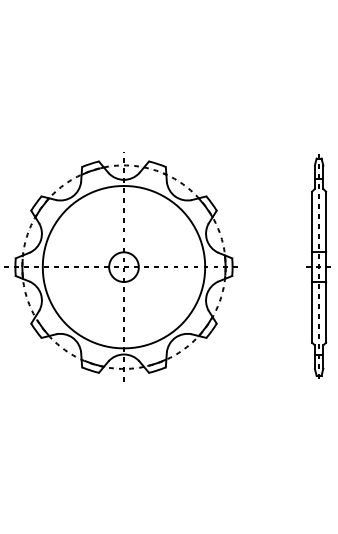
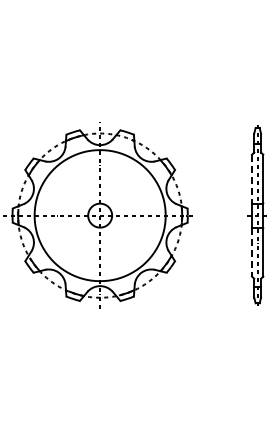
line: (312, 222) -> (252, 179), solid -> dashed
line: (312, 312) -> (252, 252), solid -> dashed

